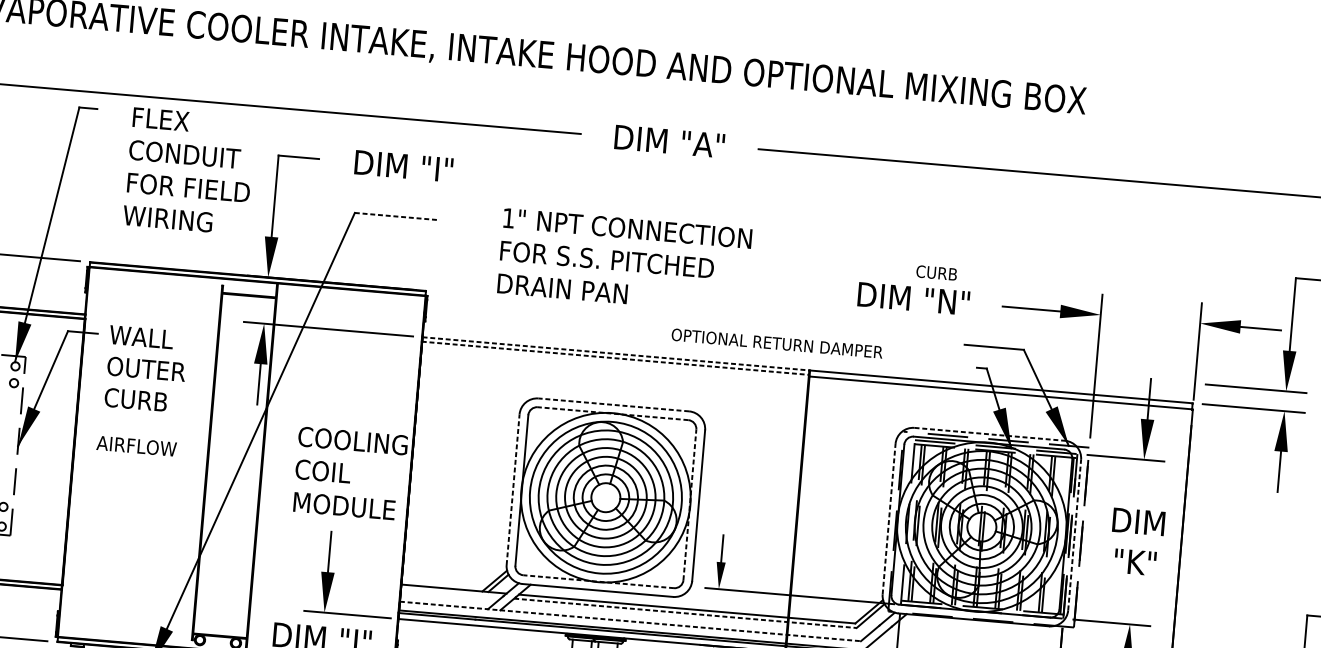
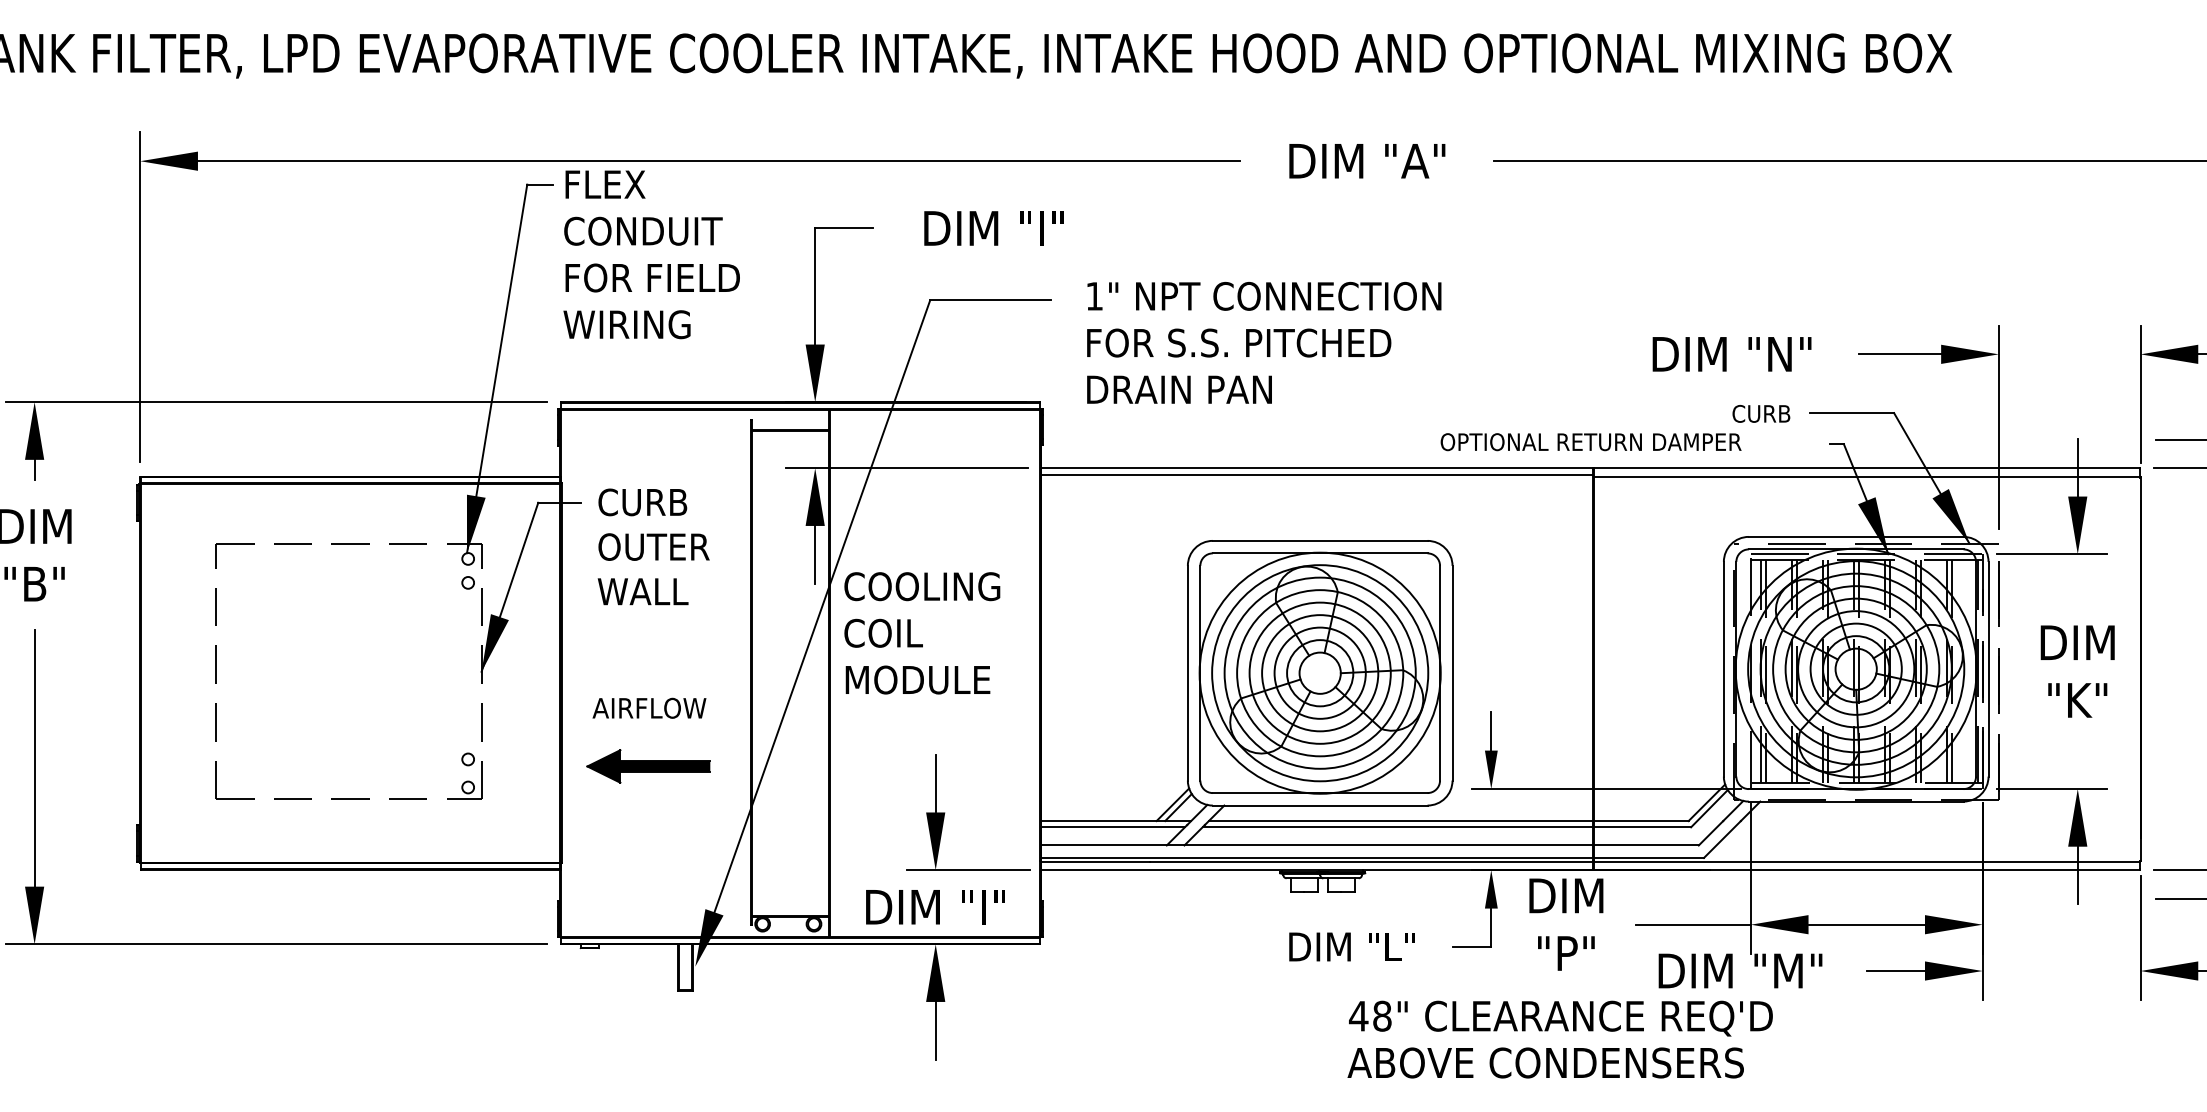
text: (189, 171) -> (651, 254), moved
line: (397, 216) -> (990, 300), dashed -> solid
text: (625, 260) -> (1264, 342), moved
text: (936, 272) -> (1761, 413), moved
text: (141, 337) -> (642, 502), WALL -> CURB
text: (776, 343) -> (1590, 442), moved
line: (615, 353) -> (1316, 468), dashed -> solid
line: (615, 358) -> (1317, 474), dashed -> solid
text: (135, 399) -> (642, 591), CURB -> WALL
line: (613, 404) -> (1319, 540), dashed -> solid
line: (612, 413) -> (1319, 553), dashed -> solid
line: (990, 434) -> (1856, 536), dashed -> solid
text: (136, 445) -> (649, 707), moved
text: (350, 473) -> (922, 633), moved
line: (512, 489) -> (1187, 672), dashed -> solid
line: (690, 504) -> (1440, 672), dashed -> solid
line: (888, 518) -> (1723, 668), dashed -> solid
part: (129, 522) -> (648, 766), added
line: (1074, 534) -> (1988, 668), dashed -> solid
line: (598, 581) -> (1319, 793), dashed -> solid
line: (451, 593) -> (1112, 827), added
line: (685, 613) -> (1447, 827), dashed -> solid
line: (630, 621) -> (1369, 845), dashed -> solid

